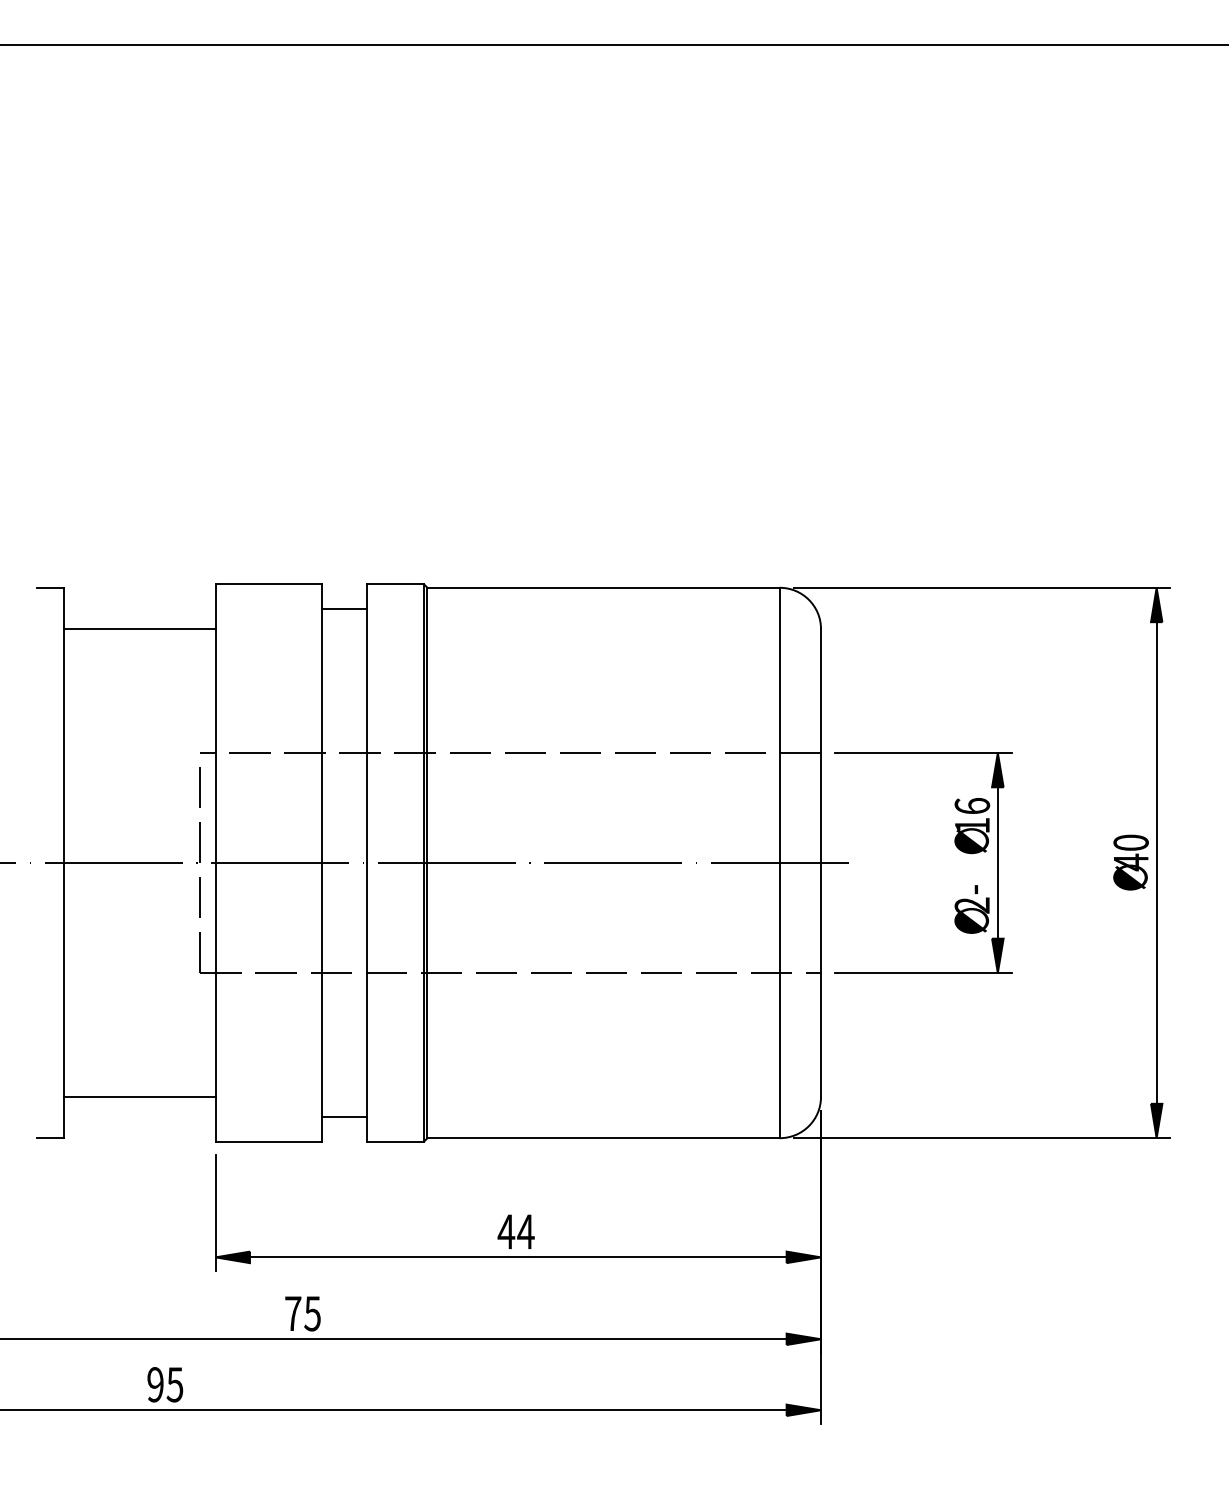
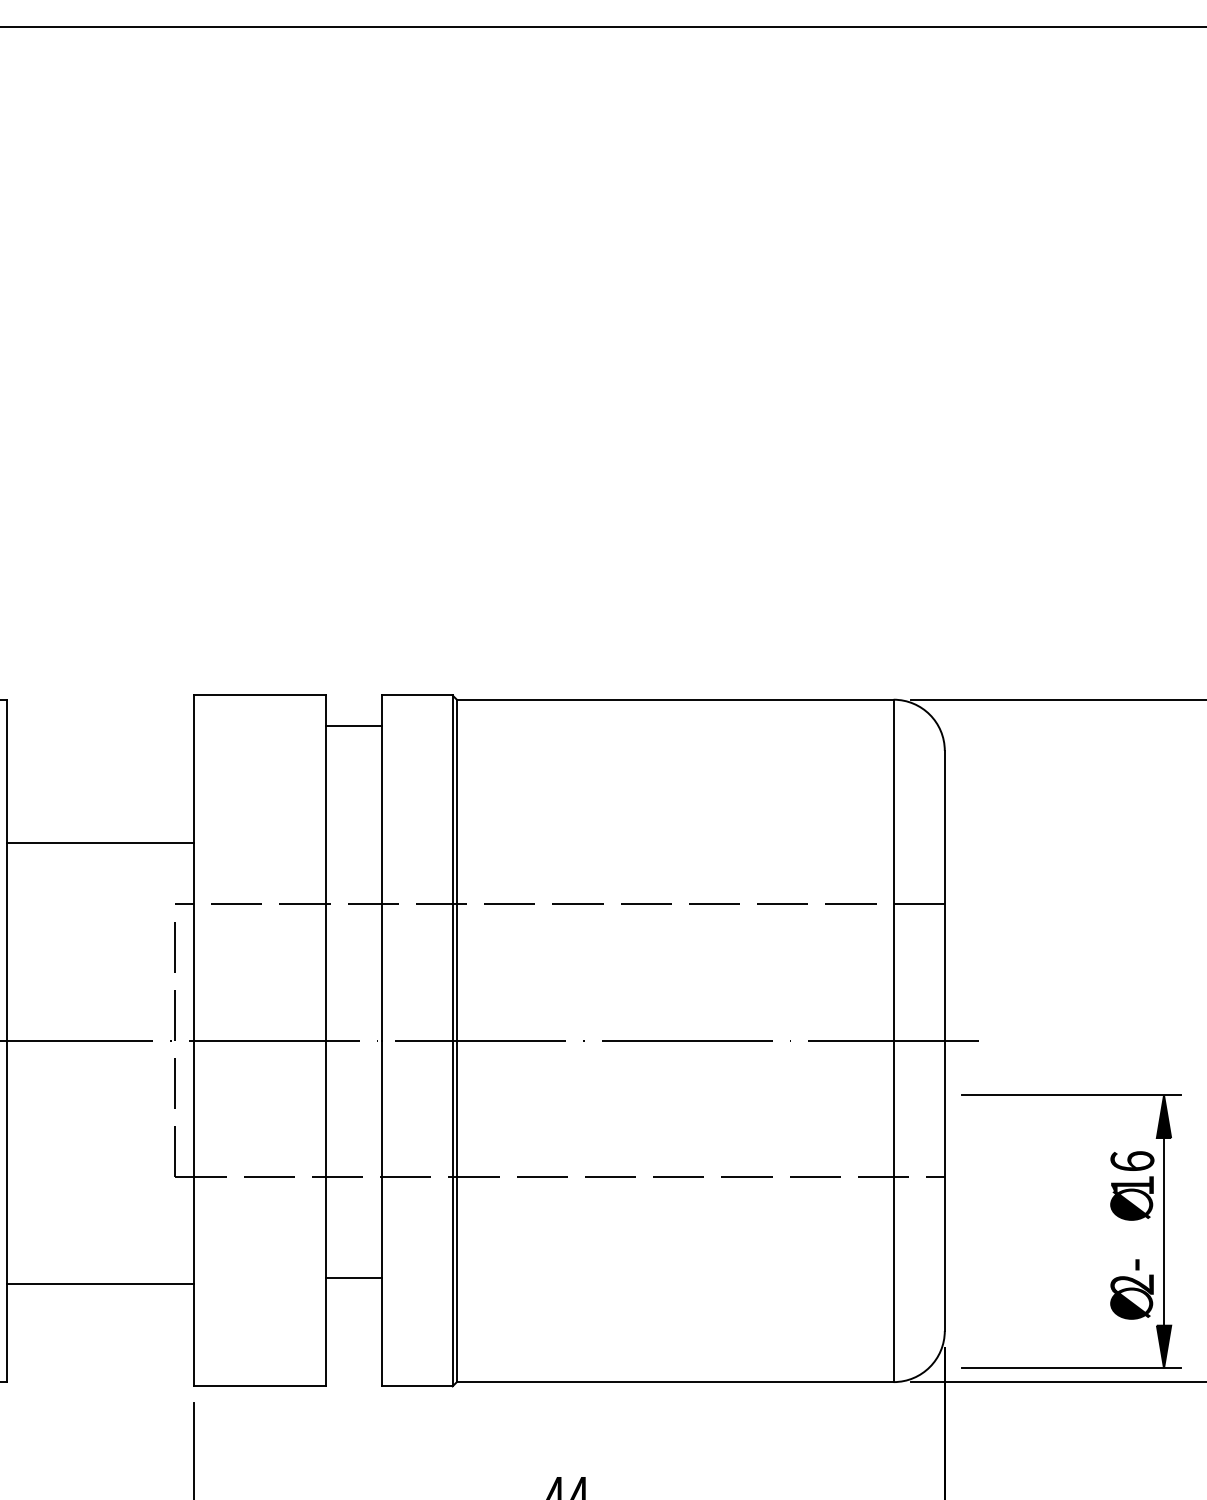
line: (139, 629) -> (99, 843), moved
part: (955, 845) -> (1111, 1210), moved
line: (139, 1096) -> (99, 1283), moved
line: (343, 1116) -> (352, 1277), moved

